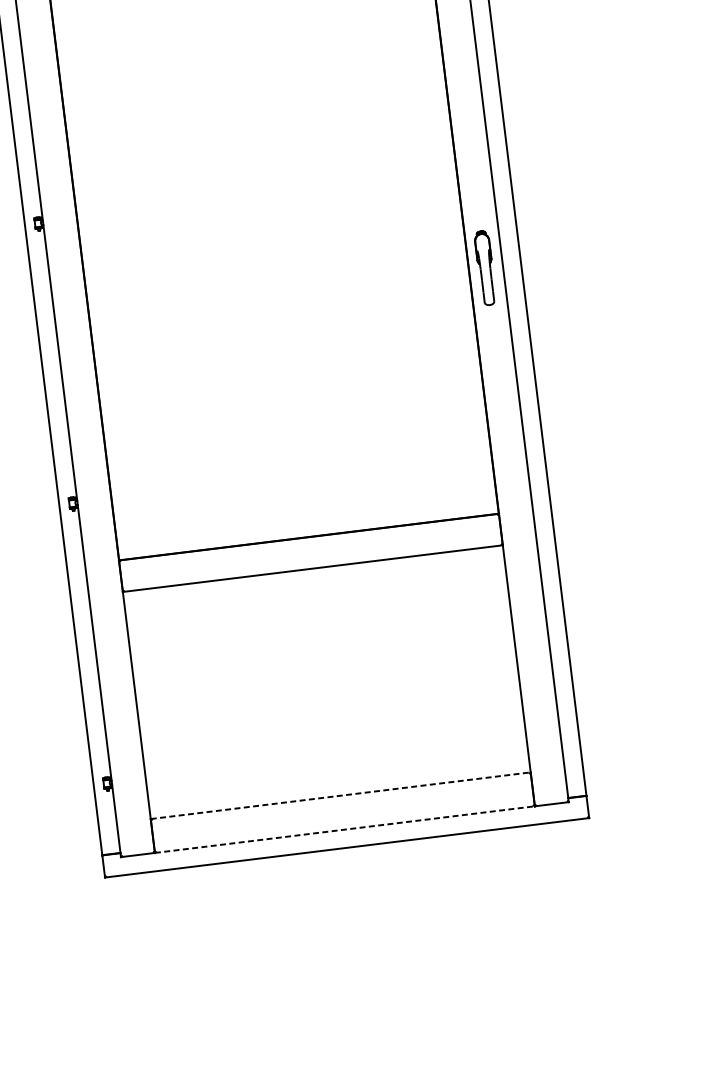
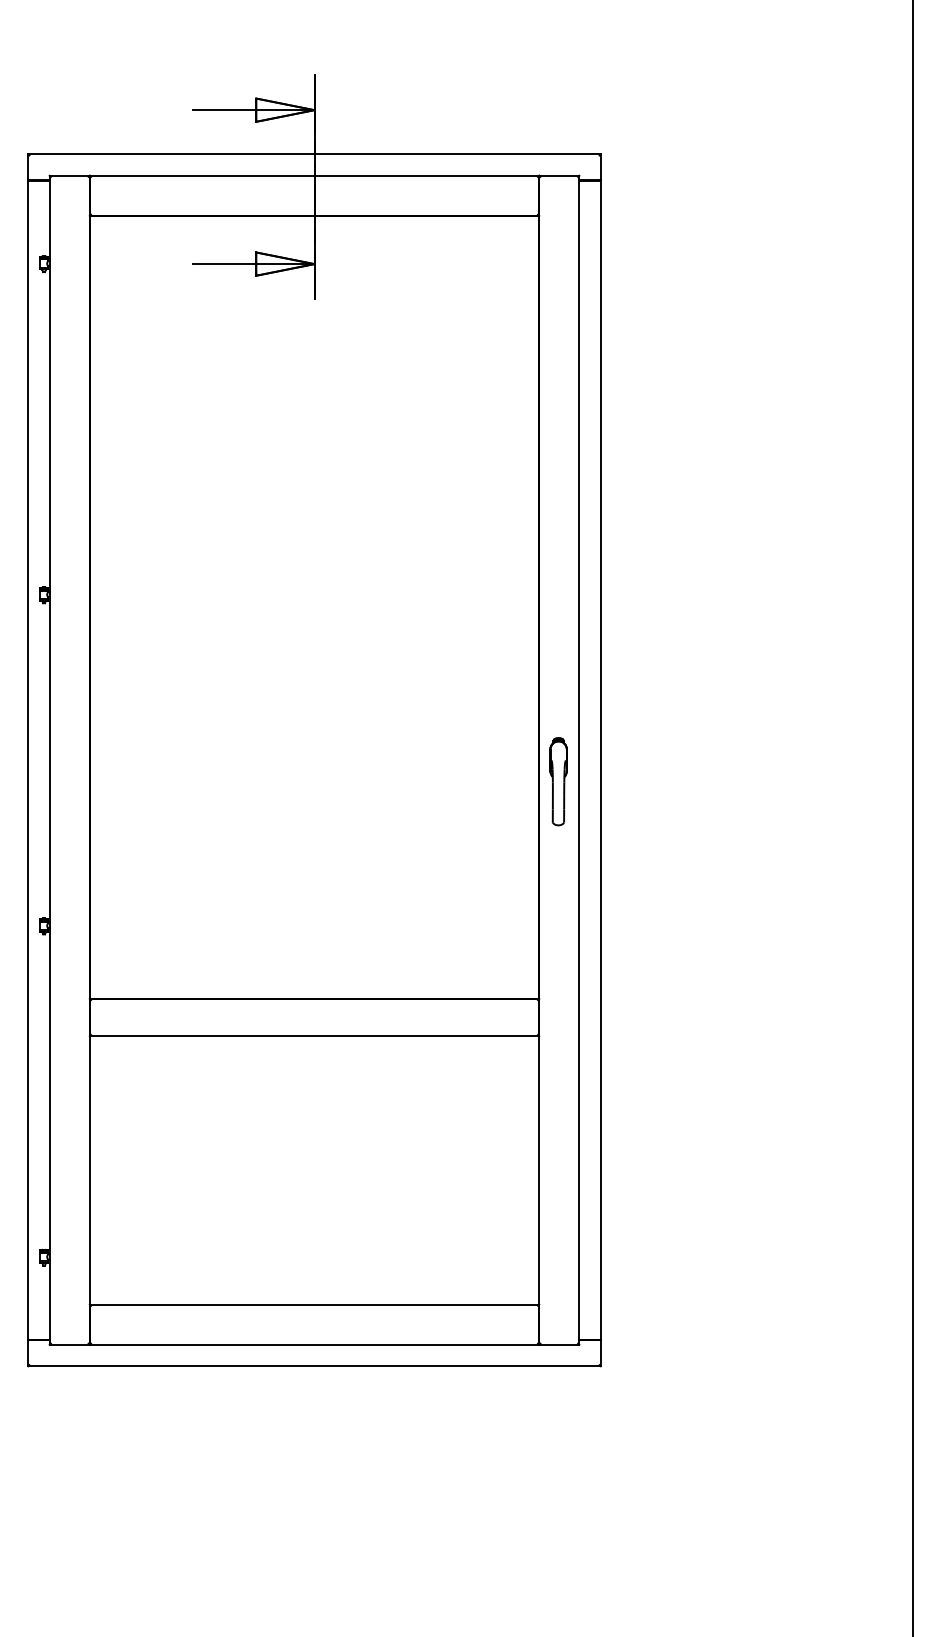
part: (485, 267) -> (558, 781), moved
line: (340, 795) -> (314, 1304), dashed -> solid
line: (344, 829) -> (314, 1344), dashed -> solid

